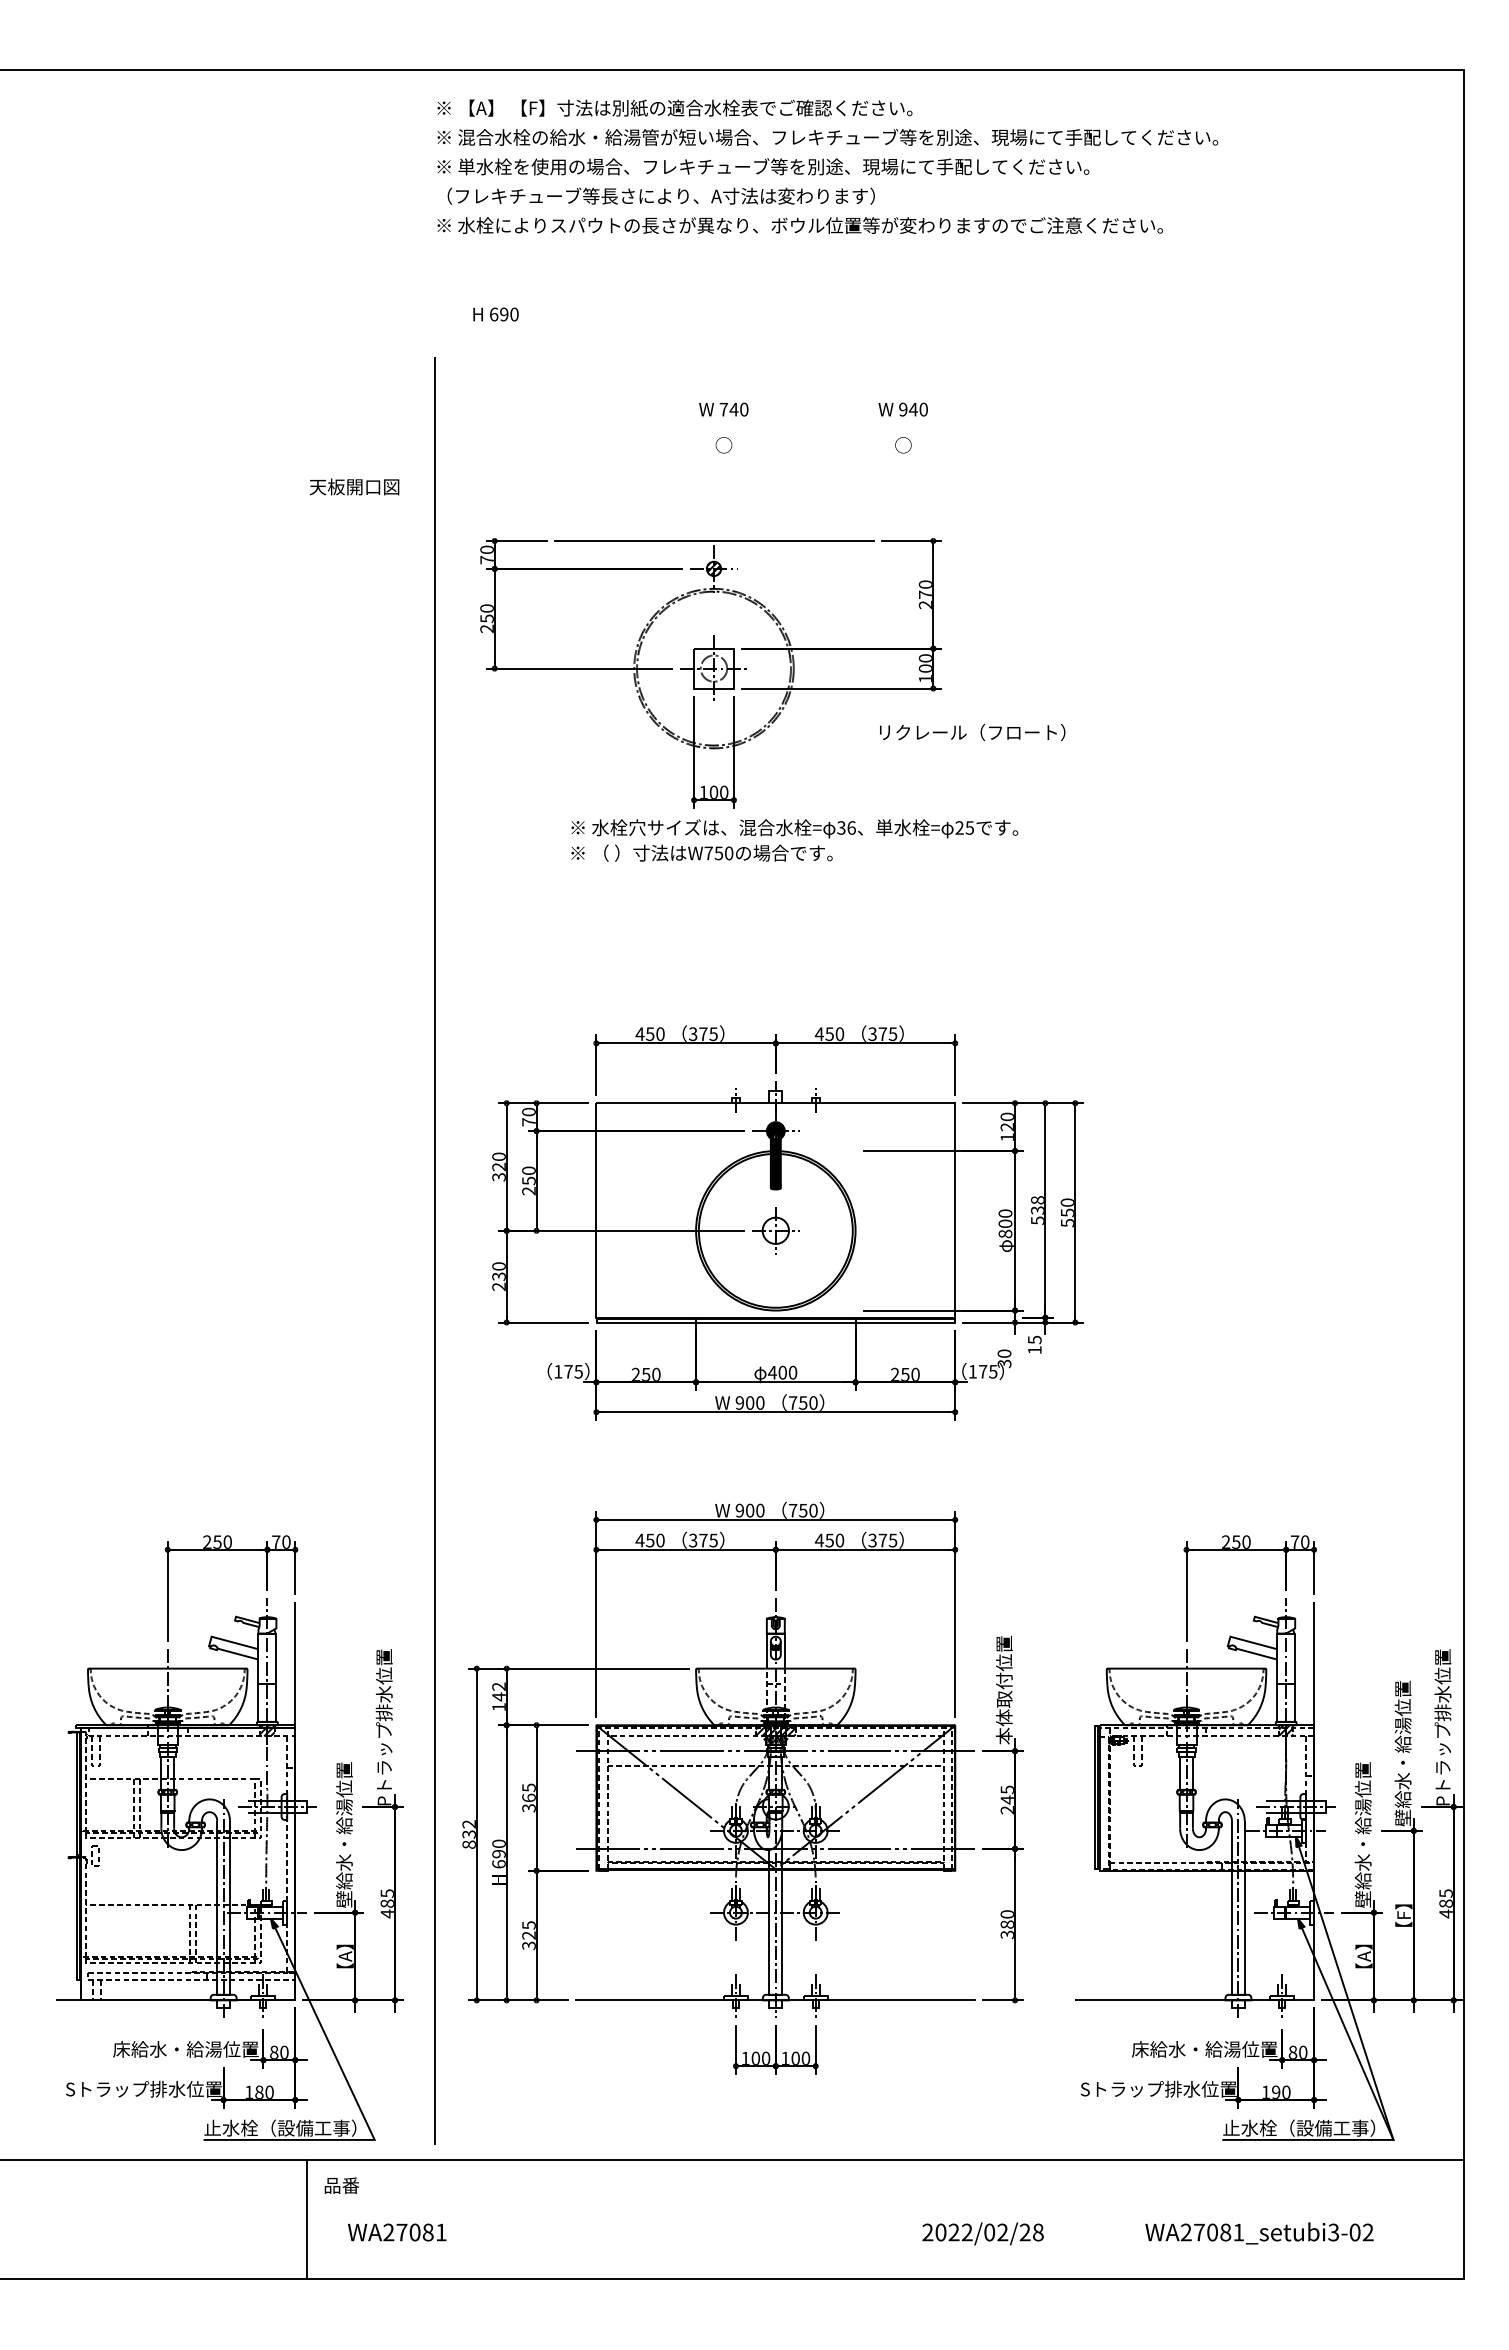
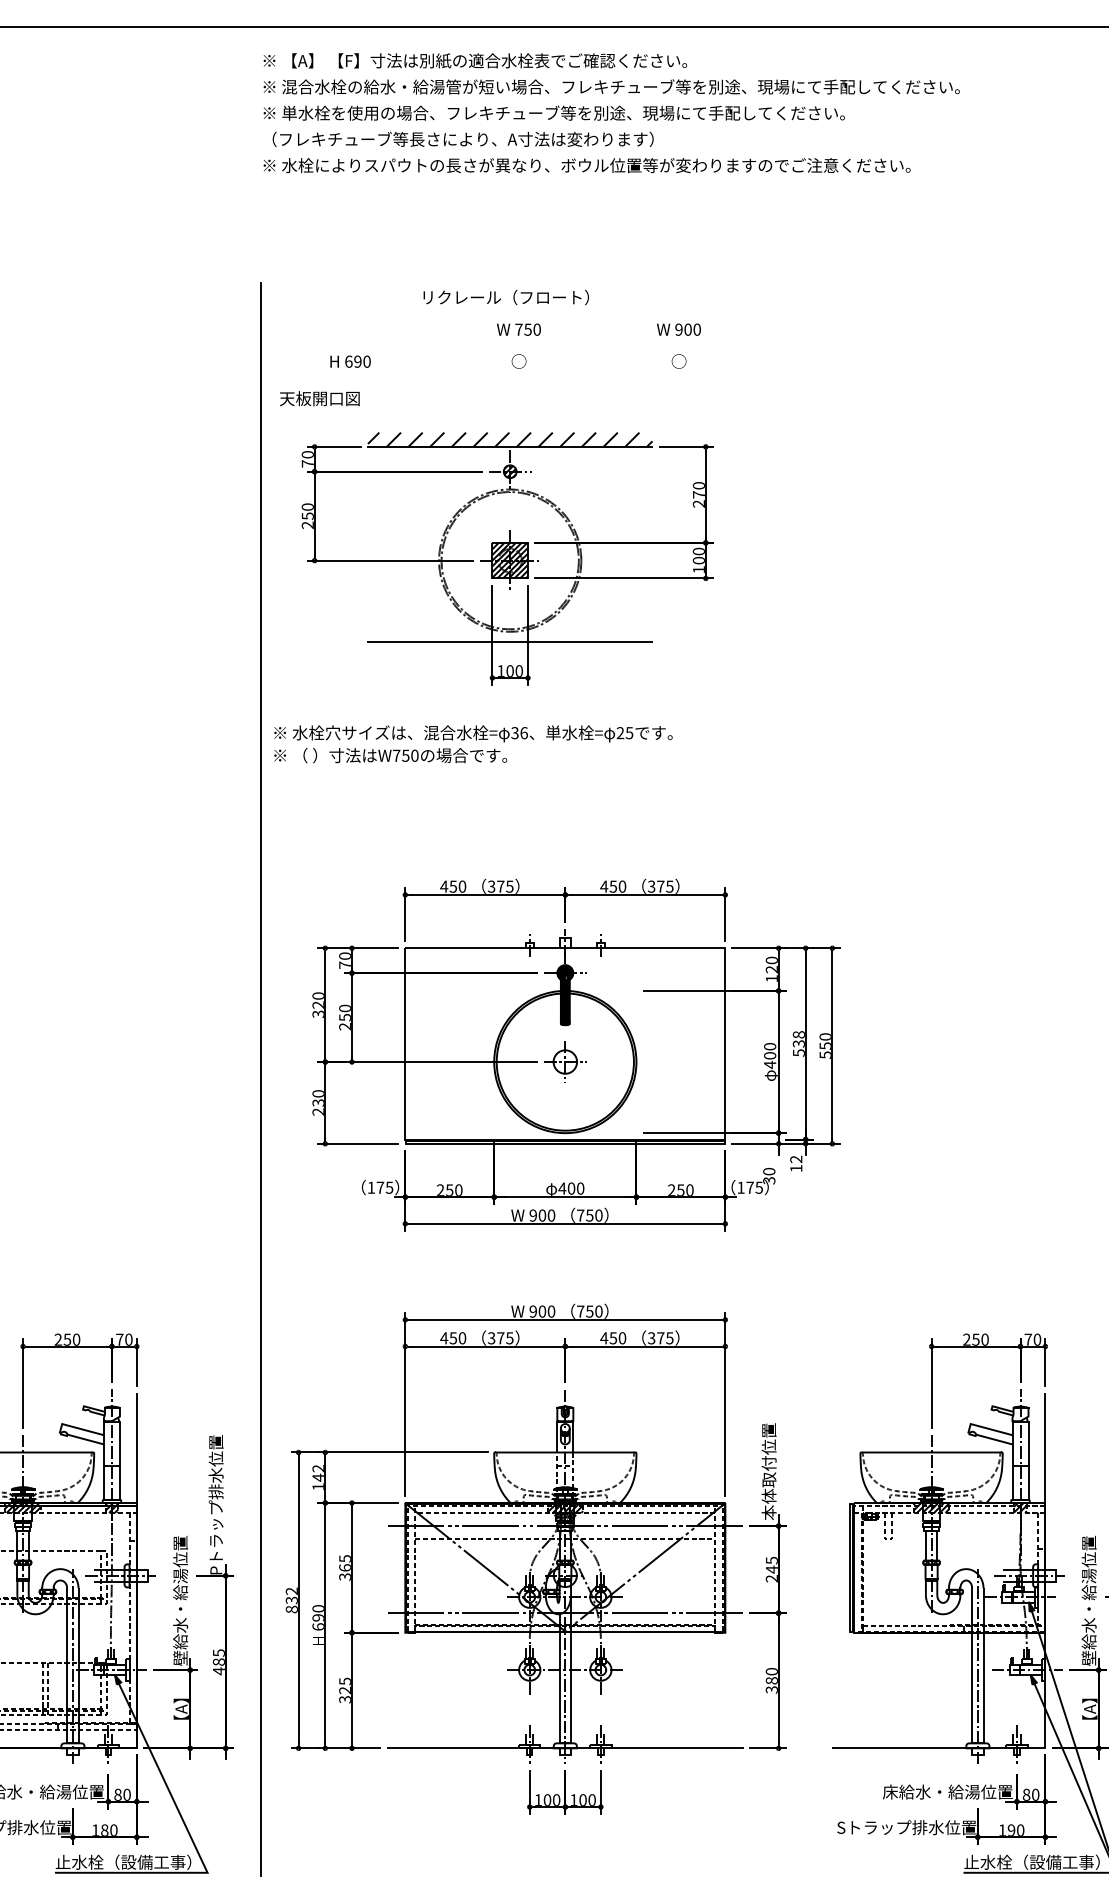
text: (495, 314) -> (350, 361), moved
text: (733, 409) -> (527, 329), 740 -> 750
text: (912, 409) -> (687, 329), 940 -> 900
text: (354, 486) -> (319, 398), moved
hatch: (713, 533) -> (509, 440), added
hatch: (713, 668) -> (509, 560), added
text: (972, 732) -> (506, 297), moved
line: (713, 760) -> (509, 642), added
text: (794, 840) -> (473, 744), moved
text: (1005, 1233) -> (770, 1064), 800 -> 400
text: (1034, 1339) -> (796, 1158), 15 -> 12
hatch: (167, 1730) -> (22, 1507), added
hatch: (1186, 1730) -> (931, 1507), added

